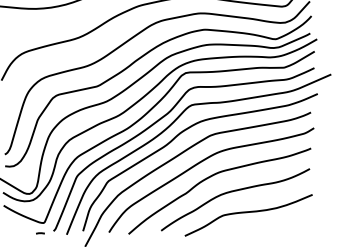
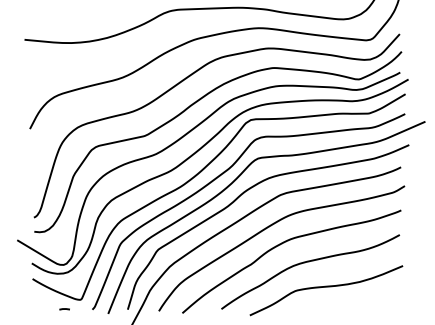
line: (40, 233) -> (64, 309), moved

